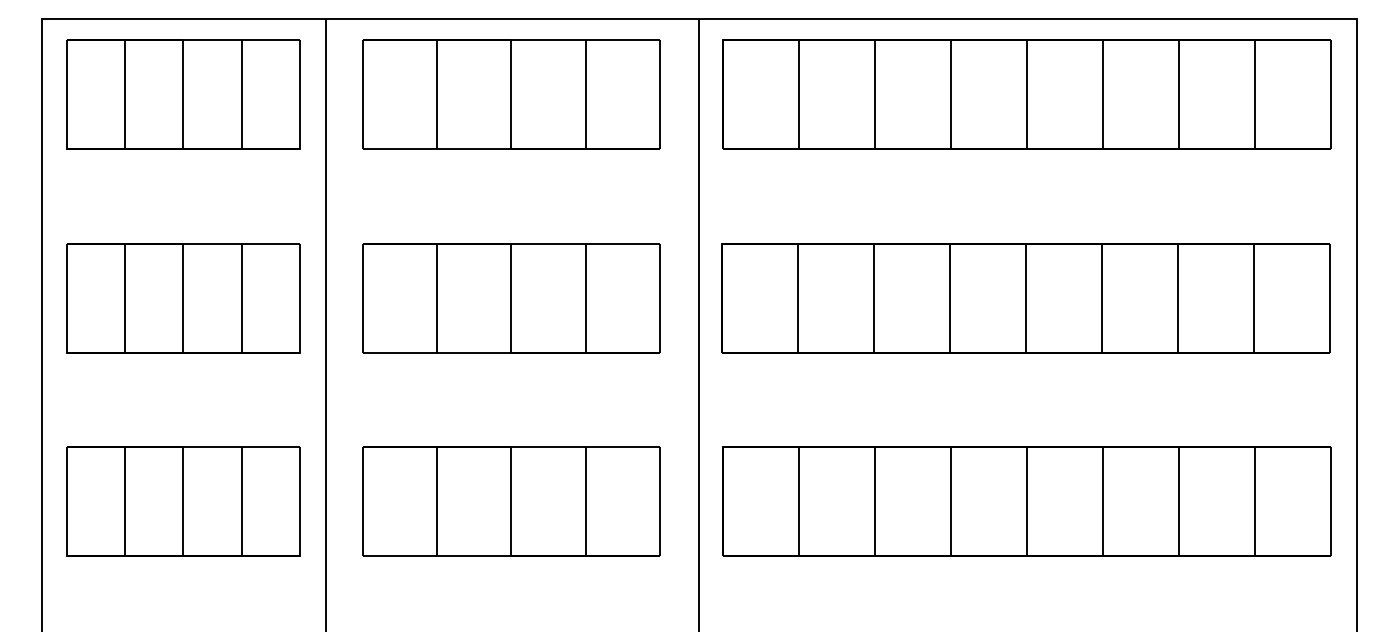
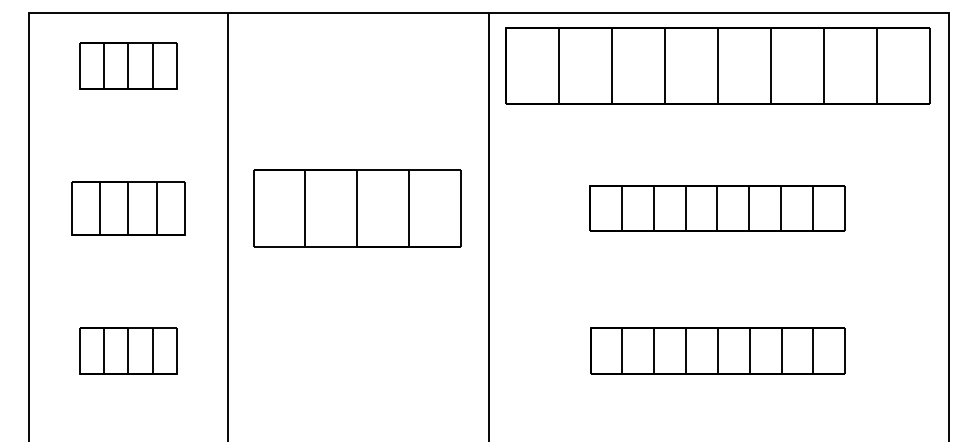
part: (183, 93) -> (128, 65), size x0.6
part: (511, 93) -> (357, 65), removed
part: (183, 298) -> (128, 208), size x0.7
part: (1026, 298) -> (717, 208), size x0.6
part: (183, 501) -> (128, 350), size x0.6
part: (511, 501) -> (357, 350), removed
part: (1026, 501) -> (717, 350), size x0.6

